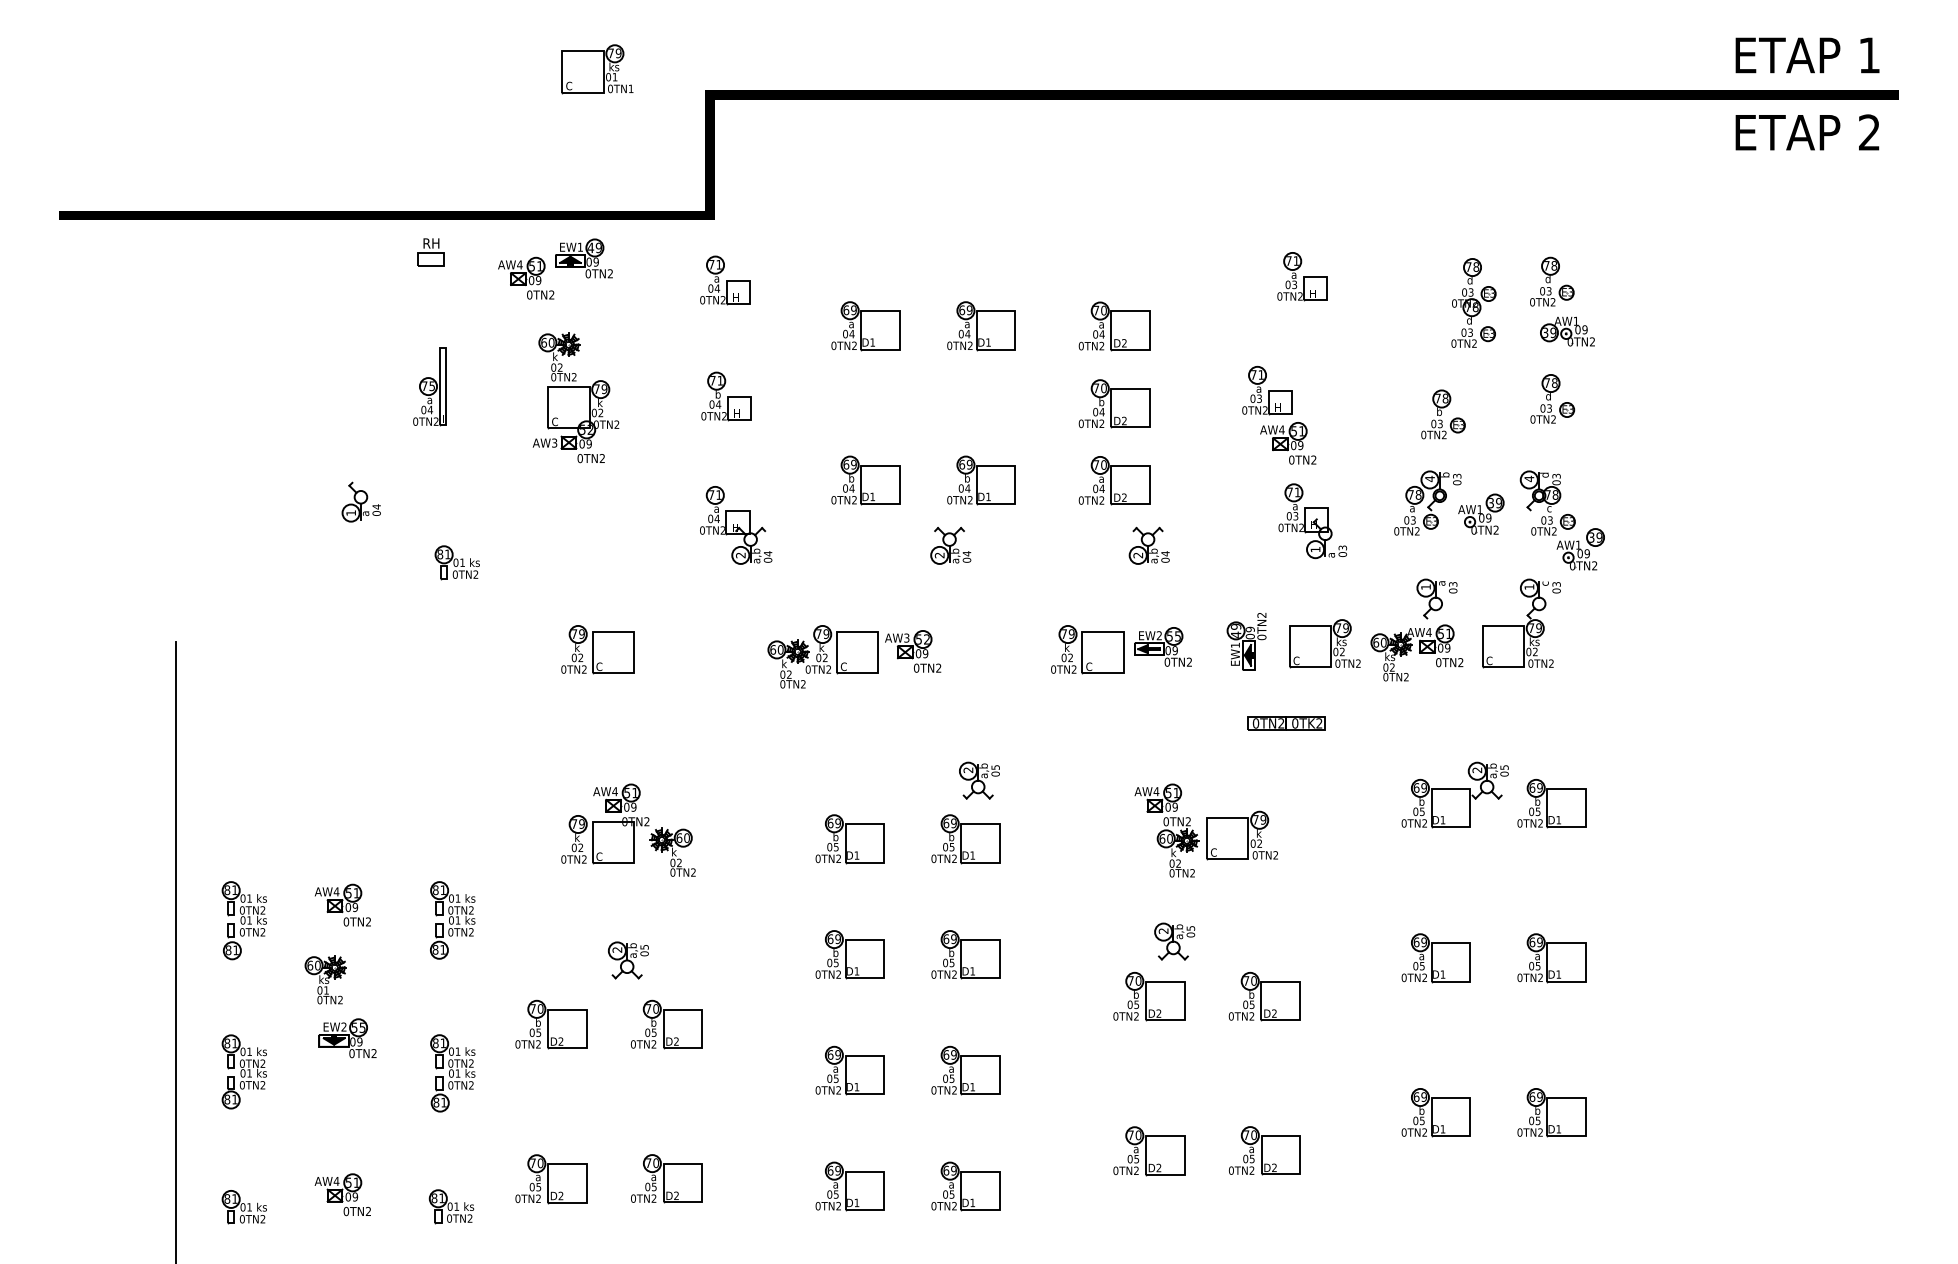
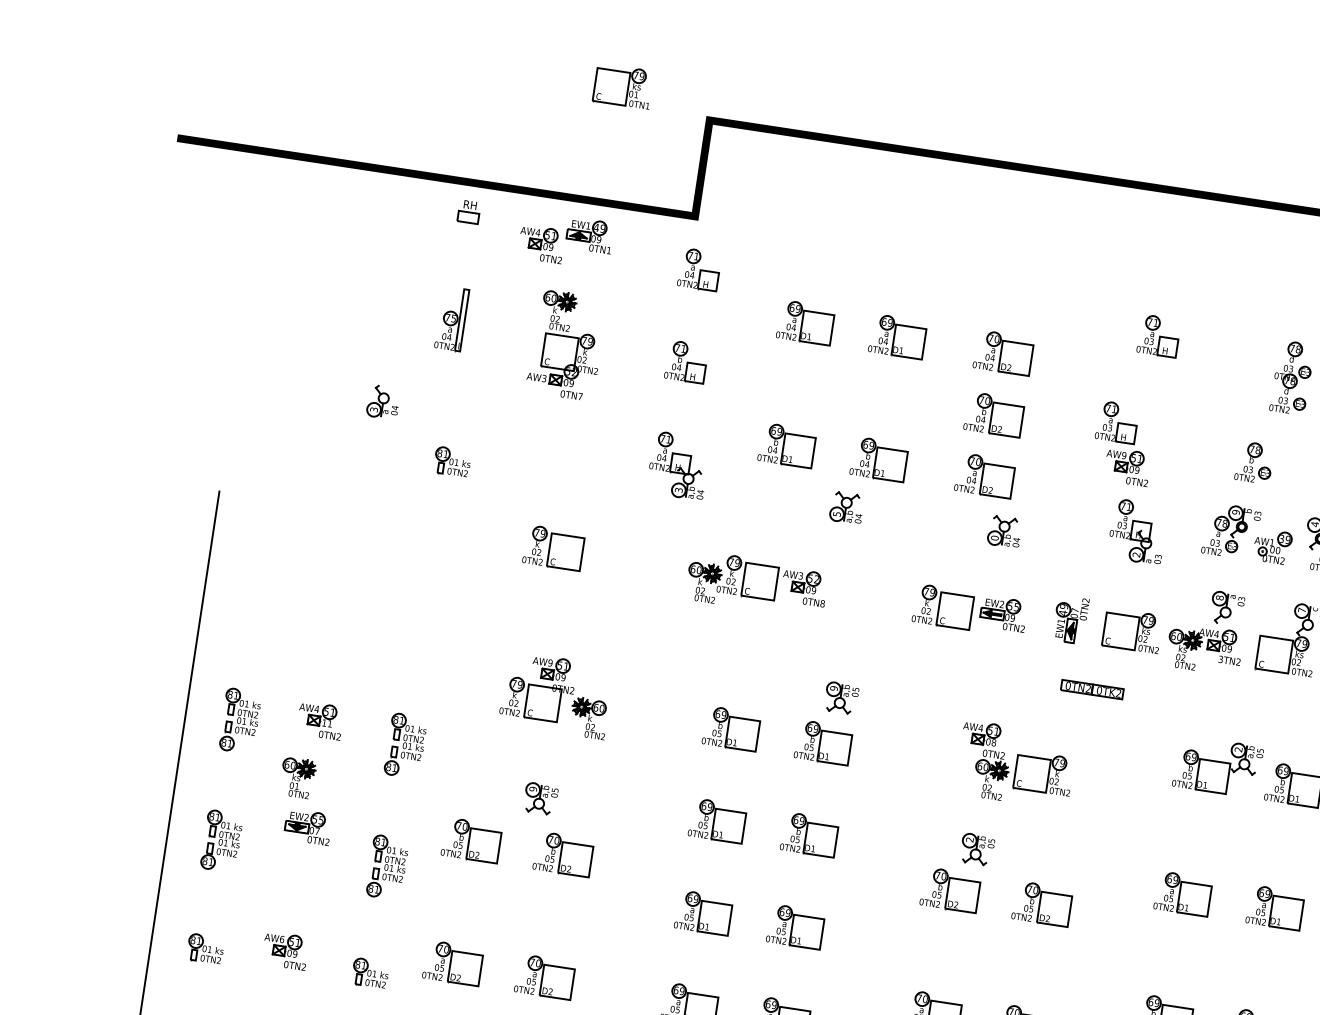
text: (609, 273) -> (608, 250), 0TN2 -> 0TN1
text: (1281, 429) -> (1123, 455), AW4 -> AW9
text: (601, 458) -> (579, 396), 0TN2 -> 0TN7
text: (1429, 478) -> (1235, 511), 4 -> 9
text: (351, 512) -> (374, 409), 1 -> 3
text: (1488, 517) -> (1277, 550), 09 -> 00
text: (1315, 549) -> (1136, 554), 1 -> 2
text: (740, 555) -> (678, 490), 2 -> 3
text: (939, 555) -> (836, 514), 2 -> 5
text: (1138, 555) -> (995, 538), 2 -> 0
text: (1425, 586) -> (1219, 597), 1 -> 8
text: (1529, 586) -> (1302, 609), 1 -> 7
text: (1249, 629) -> (1074, 610), 09 -> 07
text: (1438, 662) -> (1220, 659), 0TN2 -> 3TN2
text: (938, 667) -> (822, 603), 0TN2 -> 0TN8
text: (968, 770) -> (834, 688), 2 -> 9
text: (614, 791) -> (550, 662), AW4 -> AW9
text: (1174, 806) -> (993, 742), 09 -> 08
text: (351, 907) -> (326, 723), 09 -> 11
text: (617, 949) -> (533, 788), 2 -> 9
text: (359, 1041) -> (317, 830), 09 -> 07
text: (336, 1180) -> (282, 938), AW4 -> AW6

